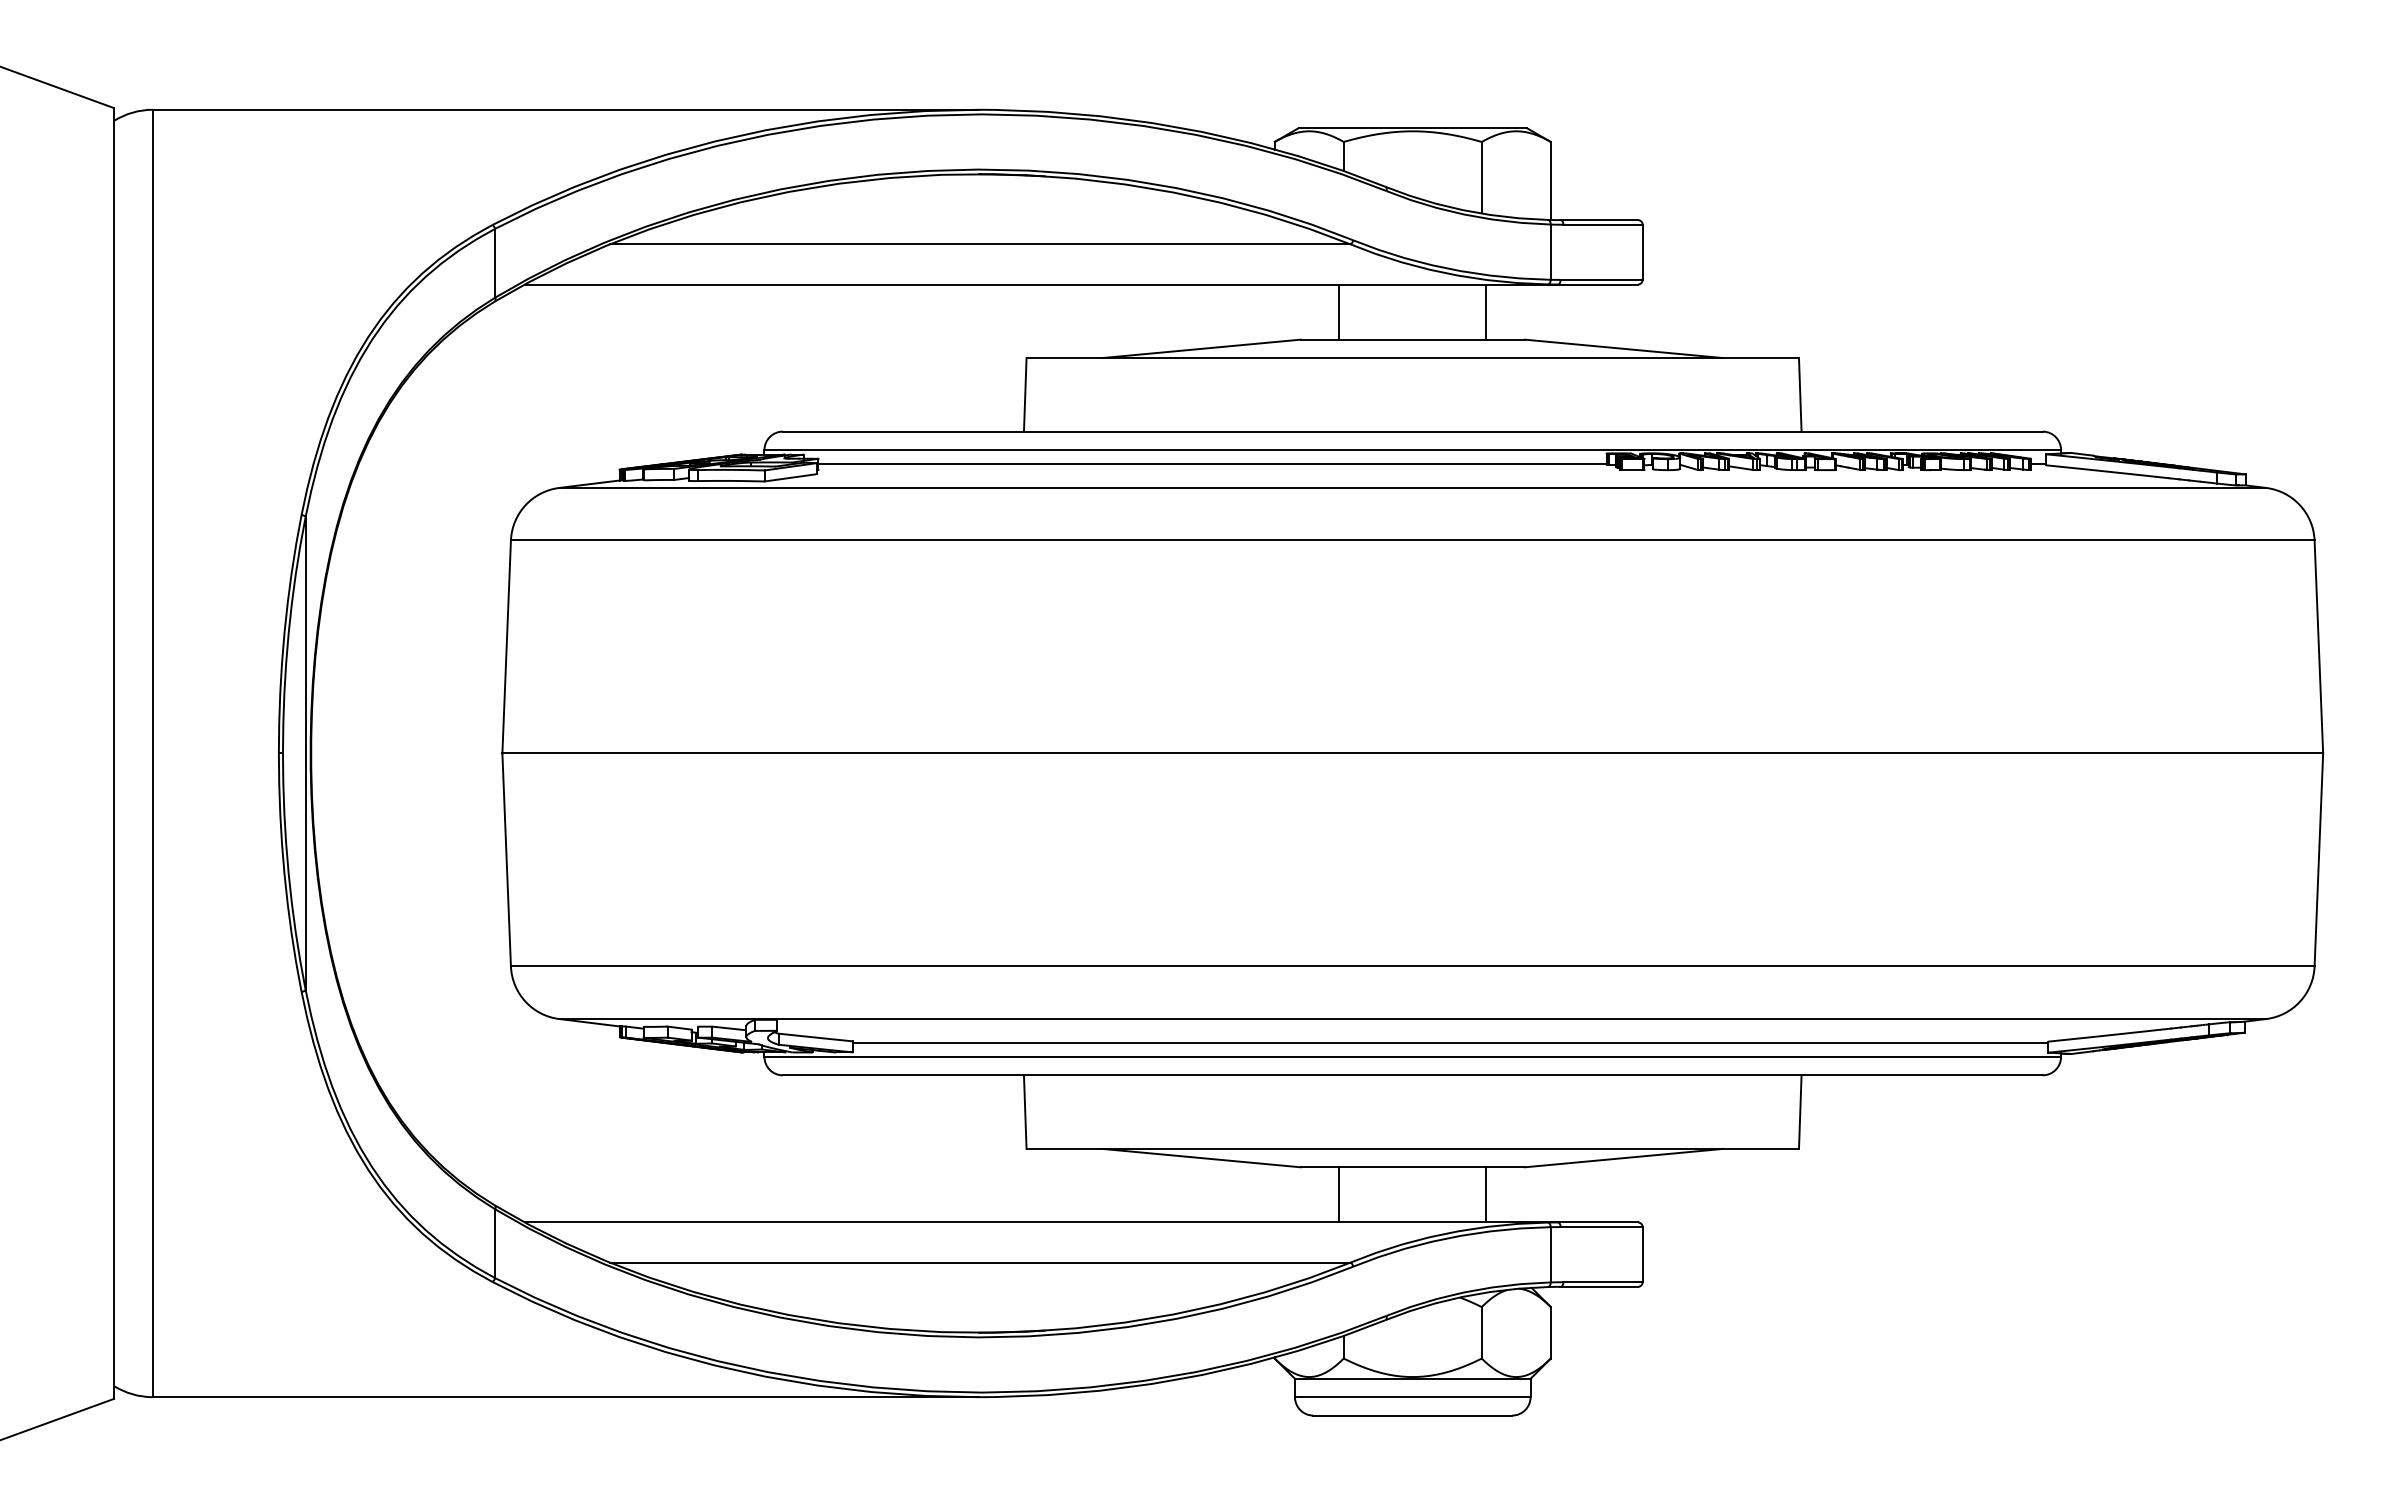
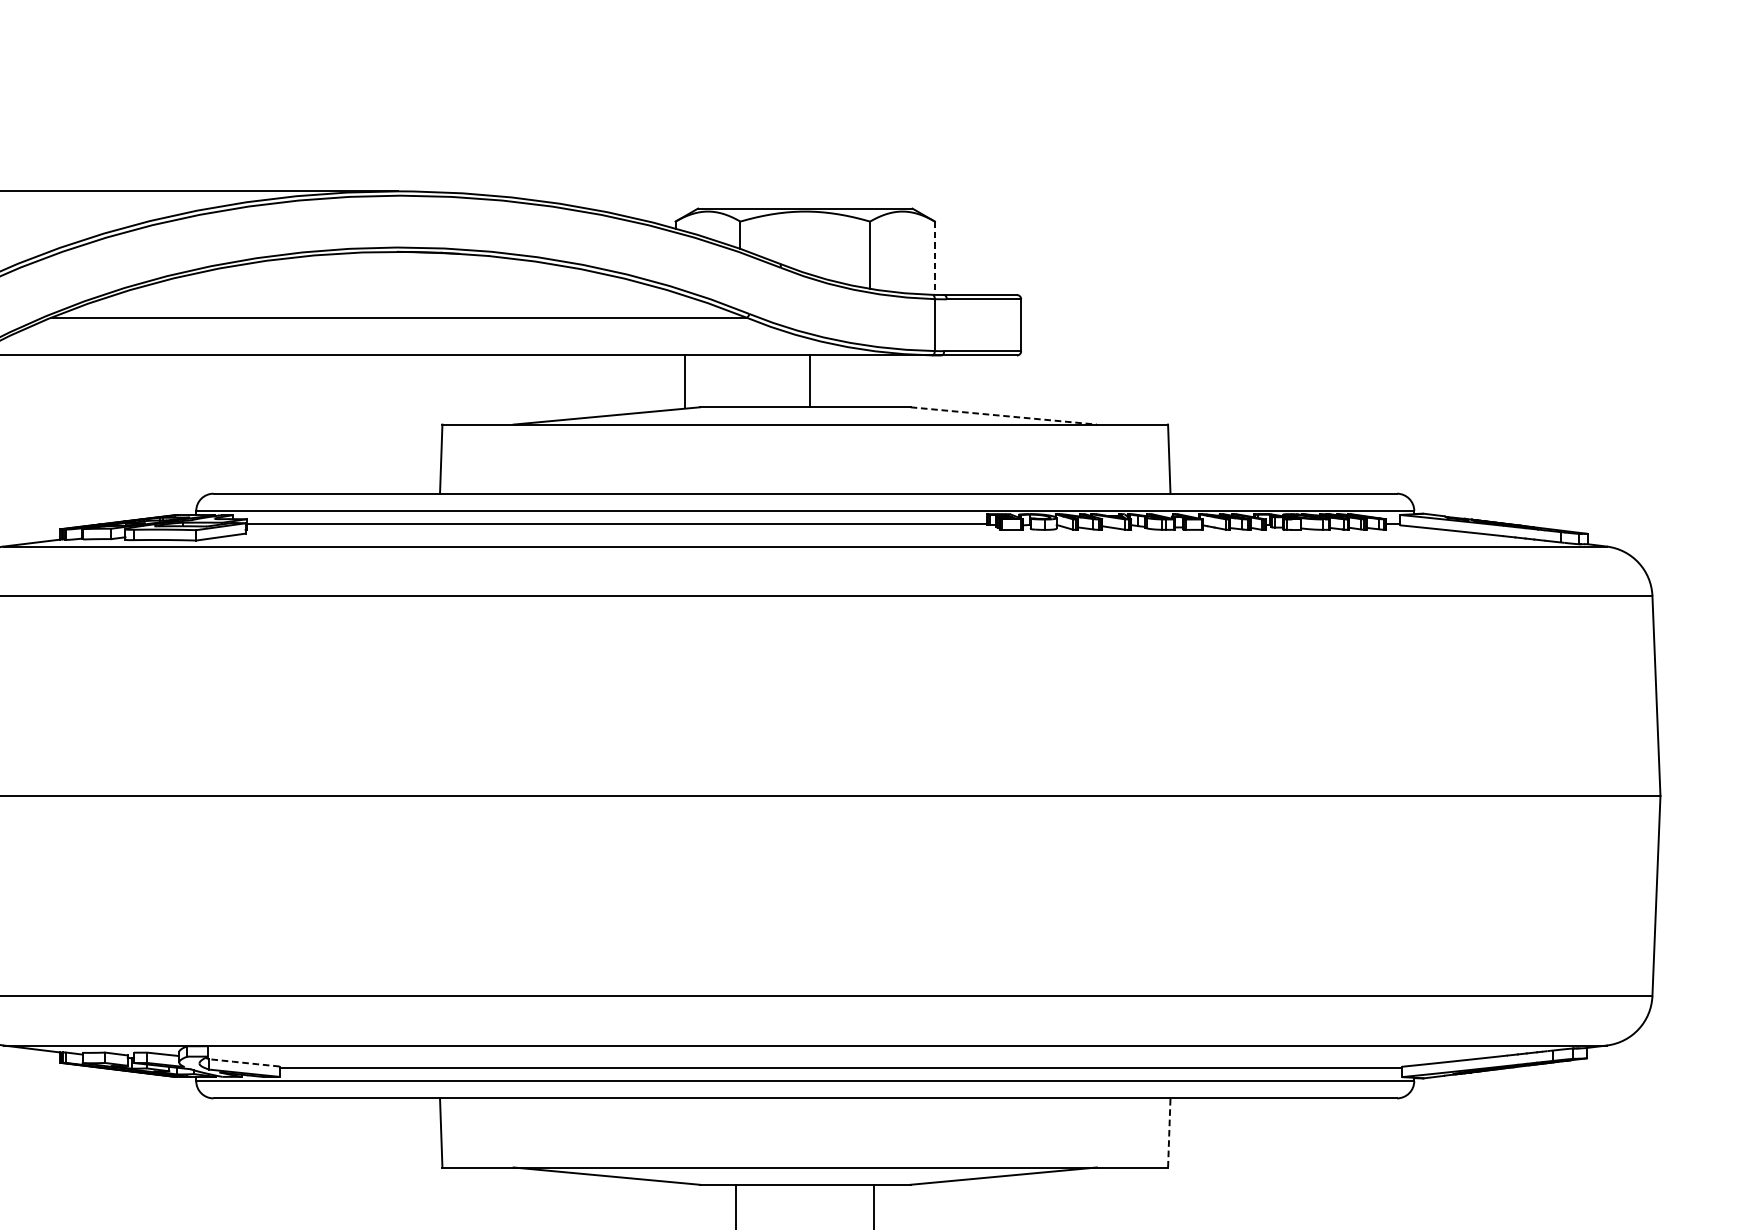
line: (1550, 181) -> (934, 258), solid -> dashed
line: (1339, 311) -> (685, 380), moved
line: (1486, 311) -> (809, 380), moved
line: (1624, 348) -> (1004, 415), solid -> dashed
line: (816, 1037) -> (245, 1062), solid -> dashed
line: (1800, 1112) -> (1169, 1133), solid -> dashed

